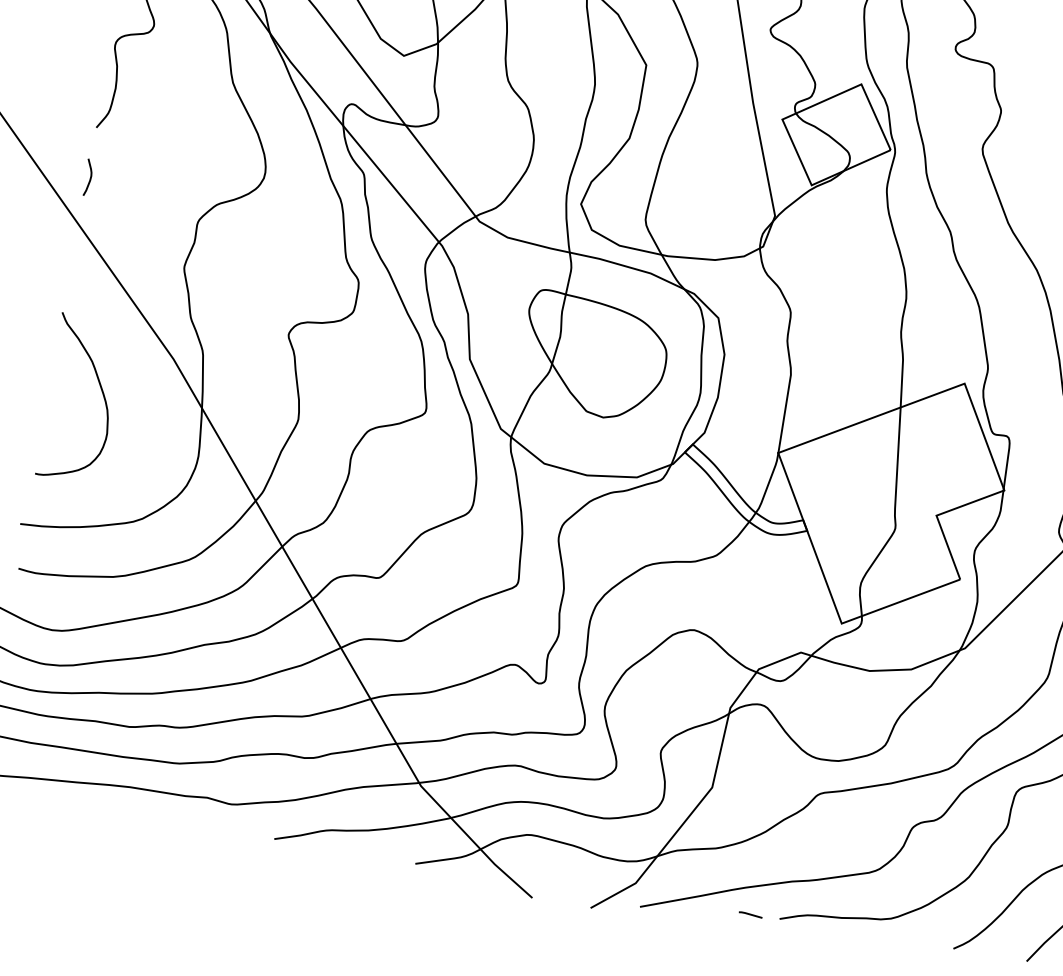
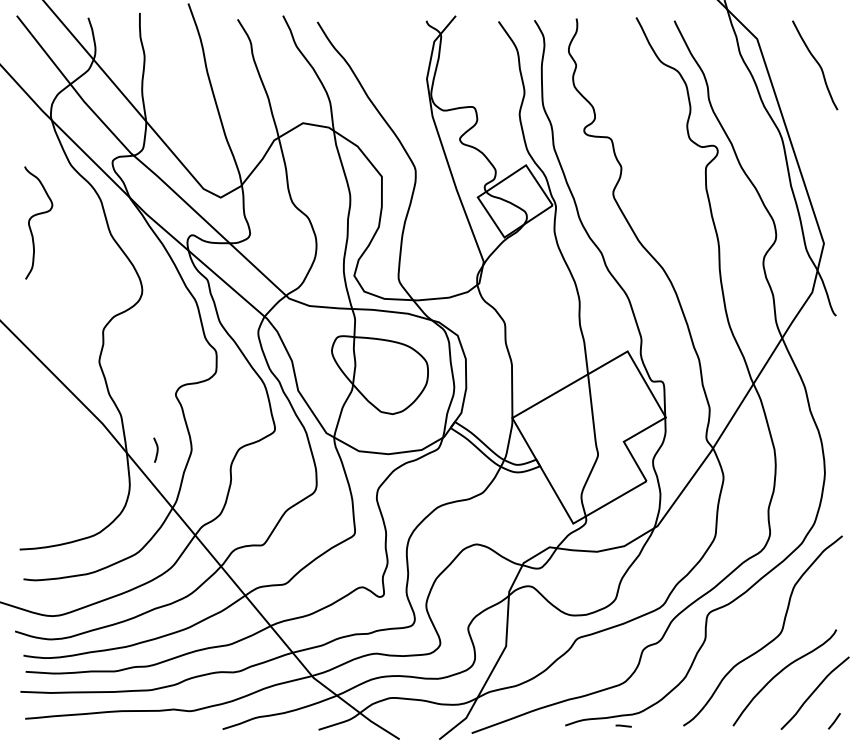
curve: (89, 176) -> (156, 449), moved
curve: (99, 387) -> (56, 450), removed
line: (750, 913) -> (623, 725), moved

